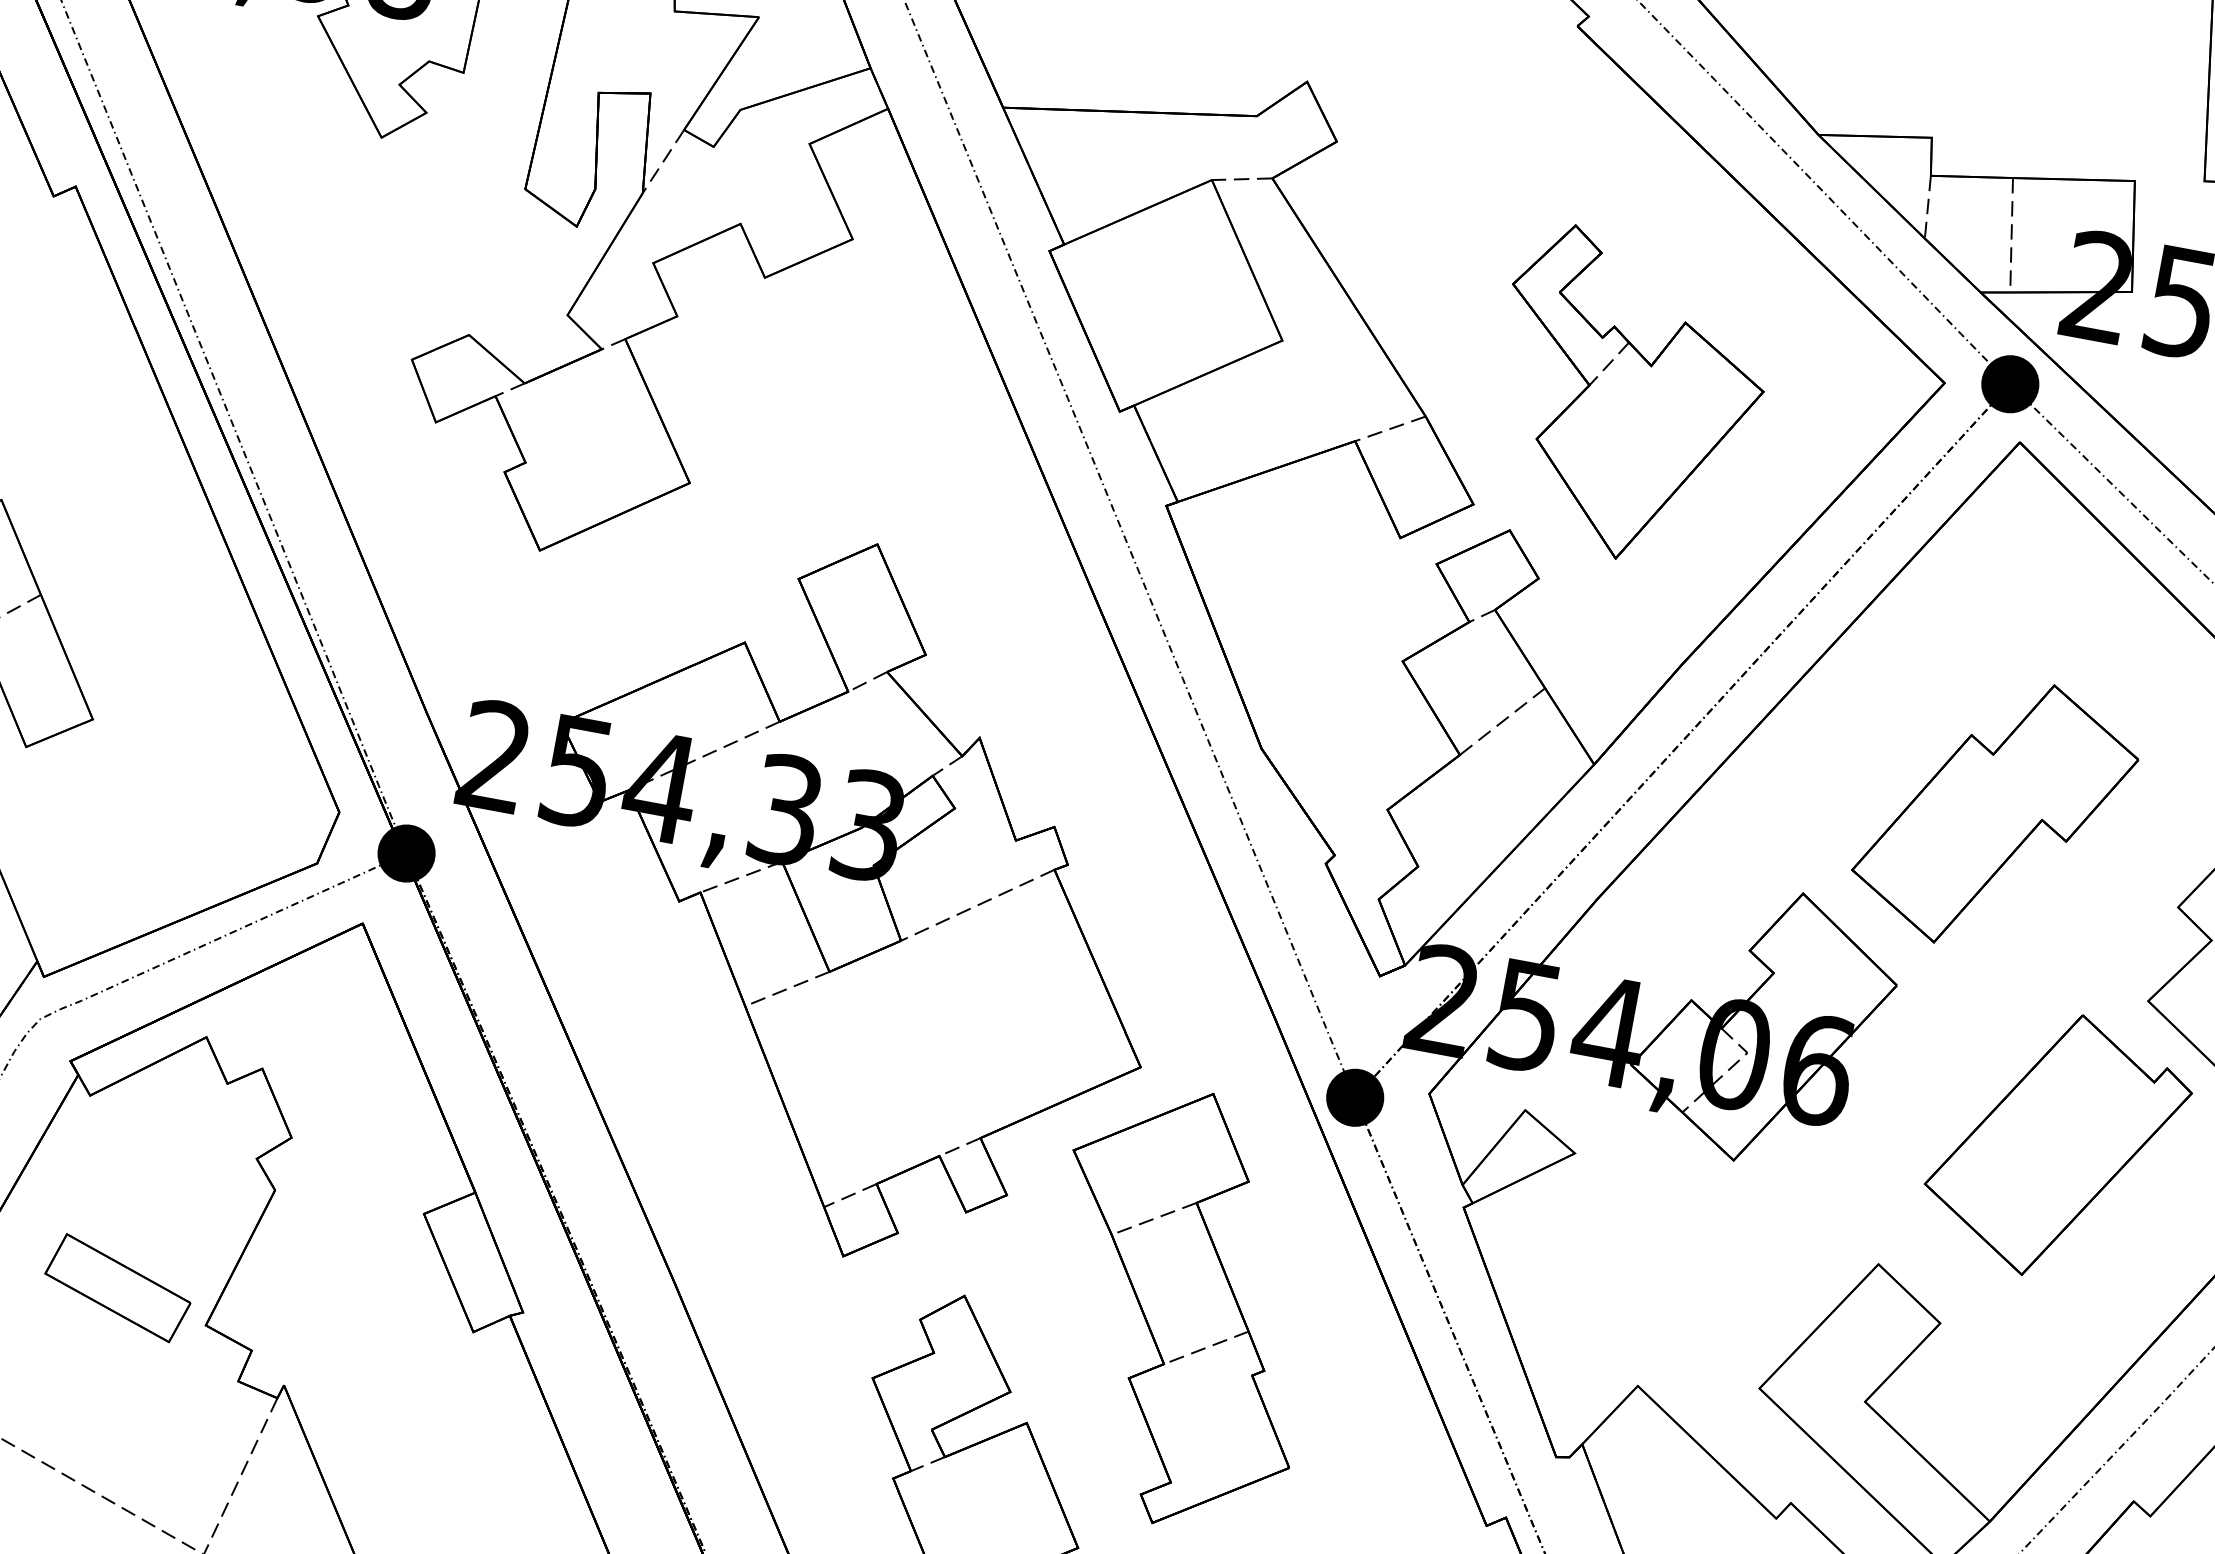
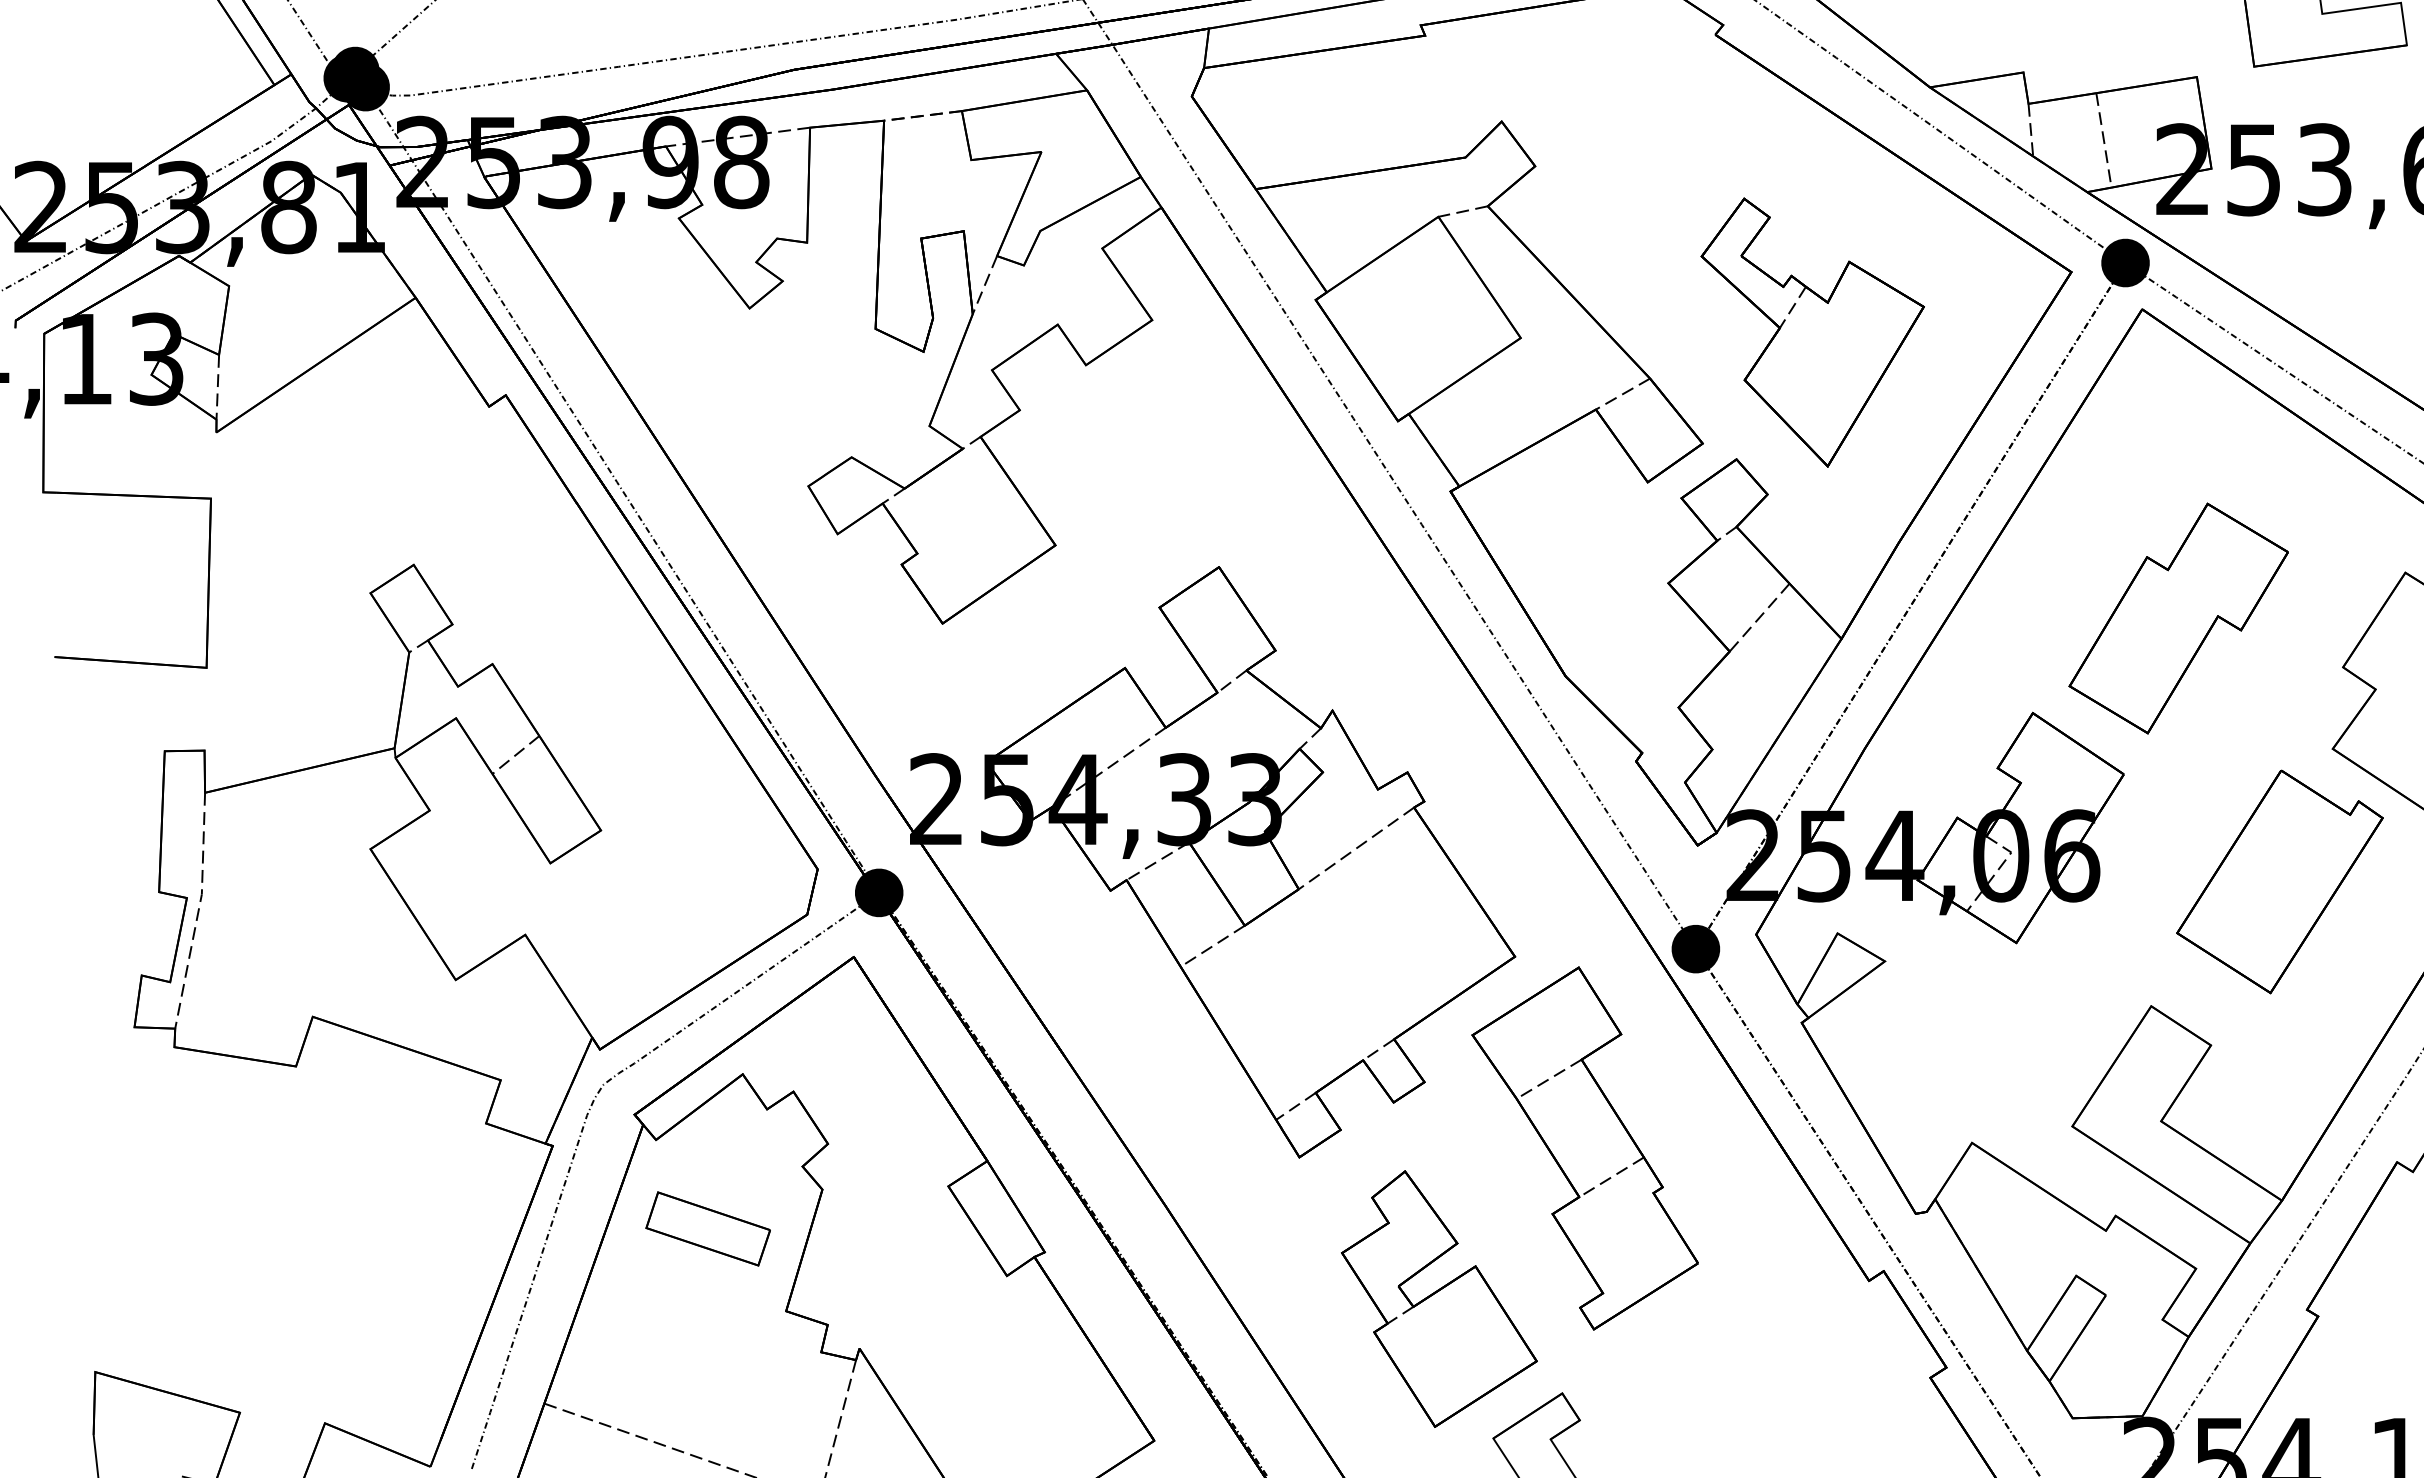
part: (117, 1287) -> (707, 1228), moved

